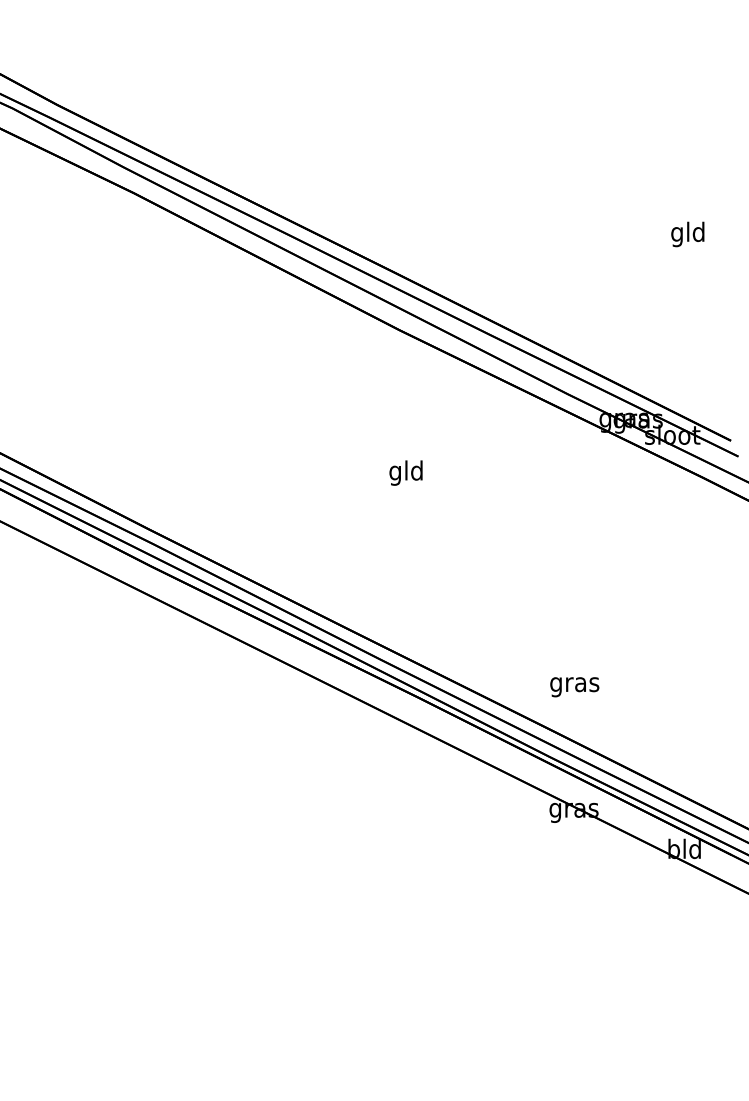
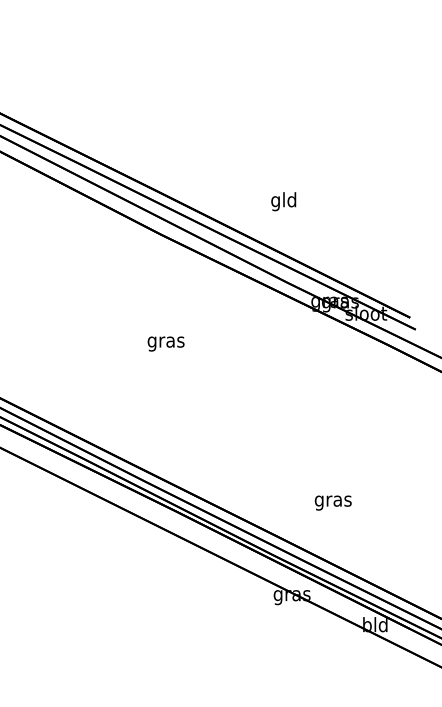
text: (687, 234) -> (283, 201), moved
text: (406, 472) -> (166, 341), gld -> gras
text: (574, 687) -> (333, 503), moved

